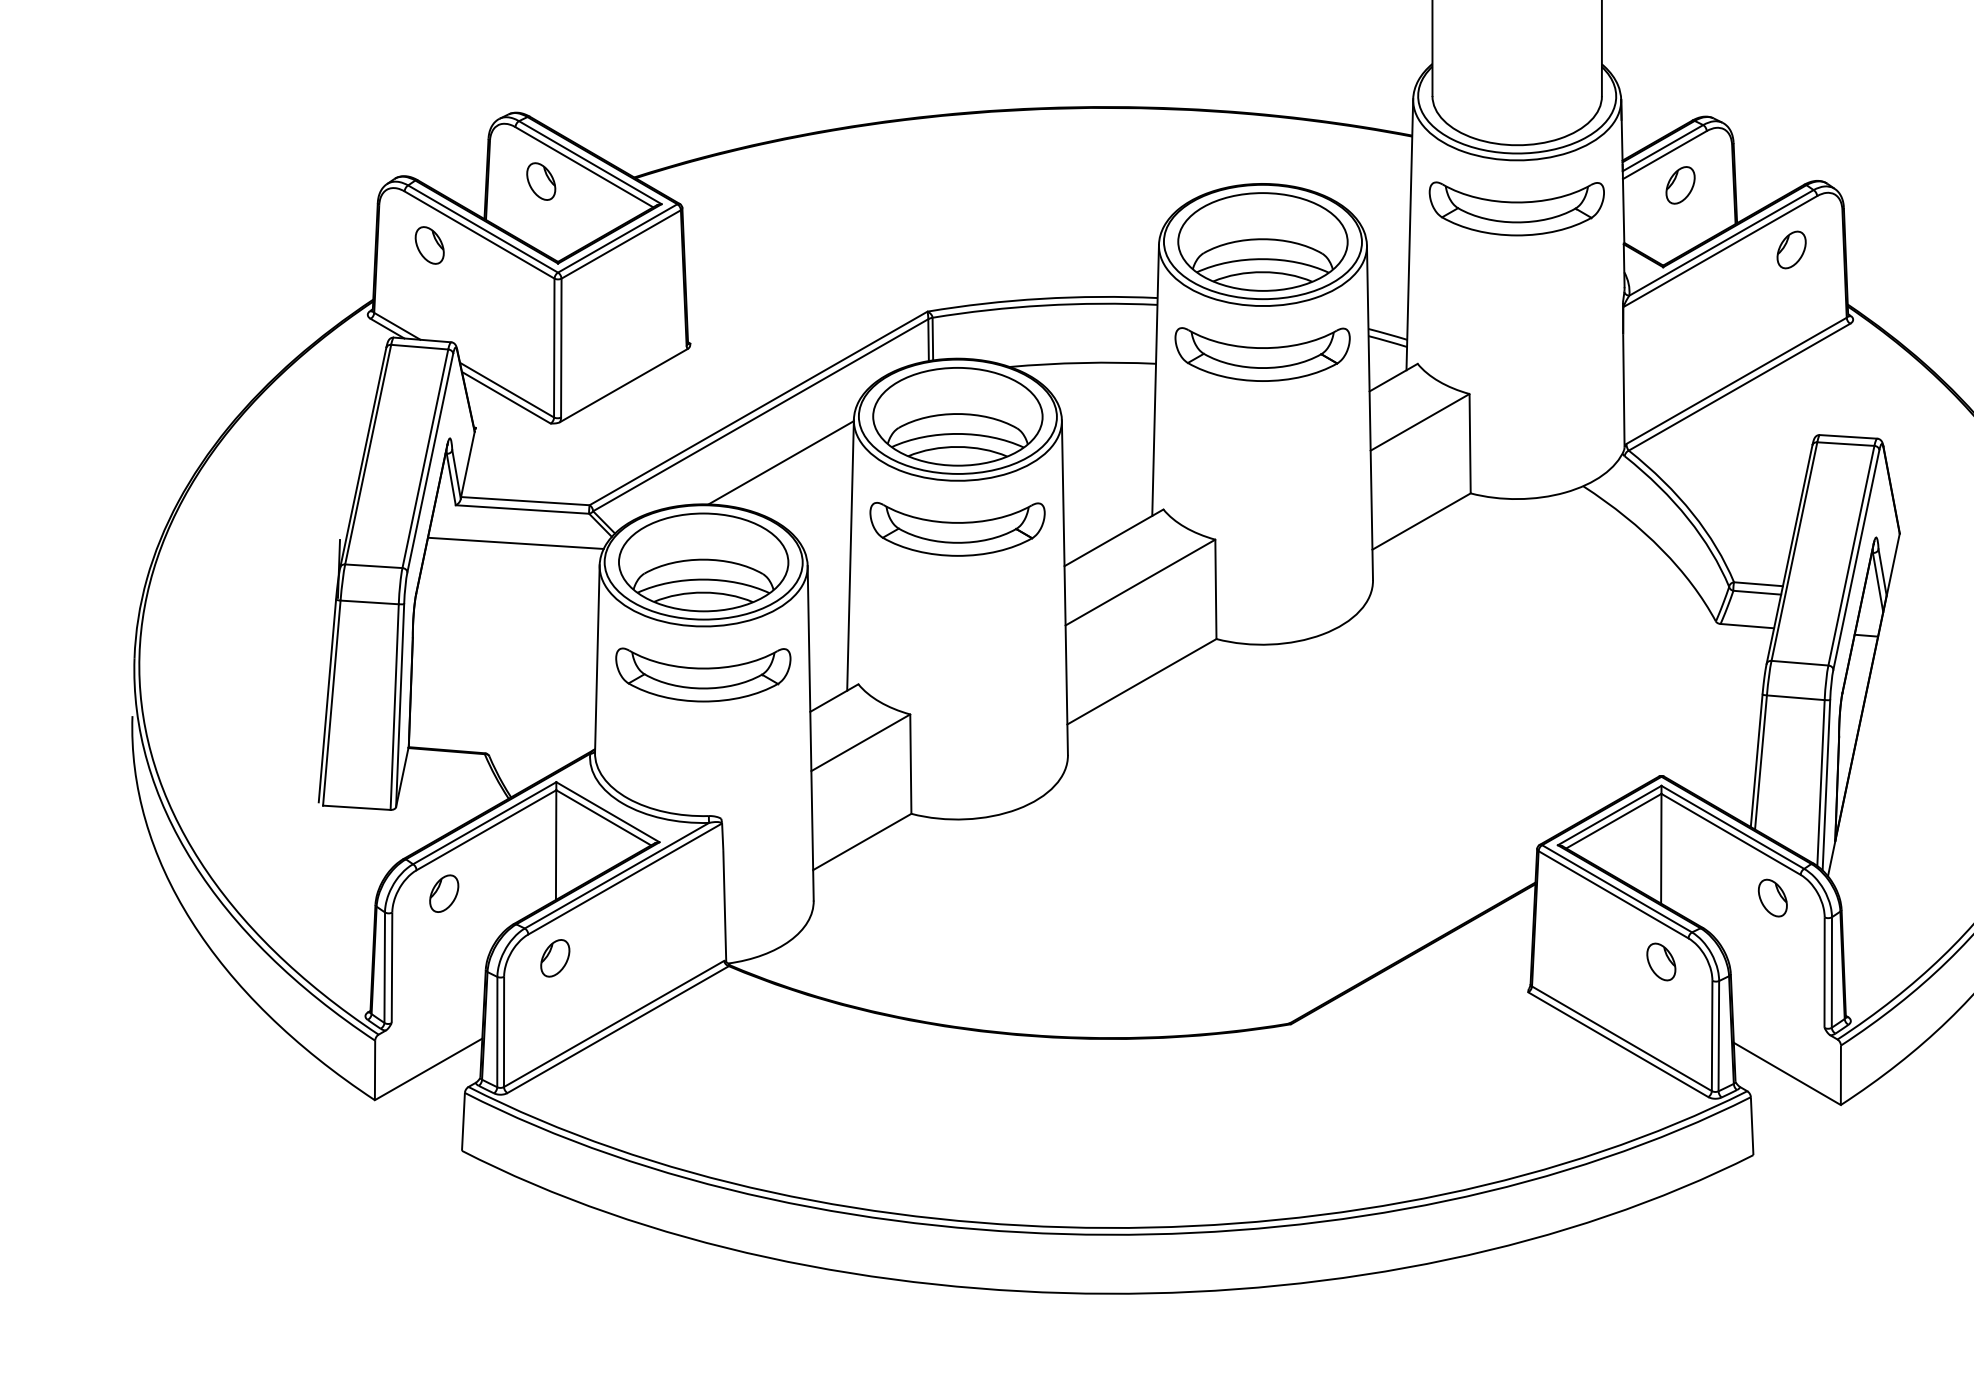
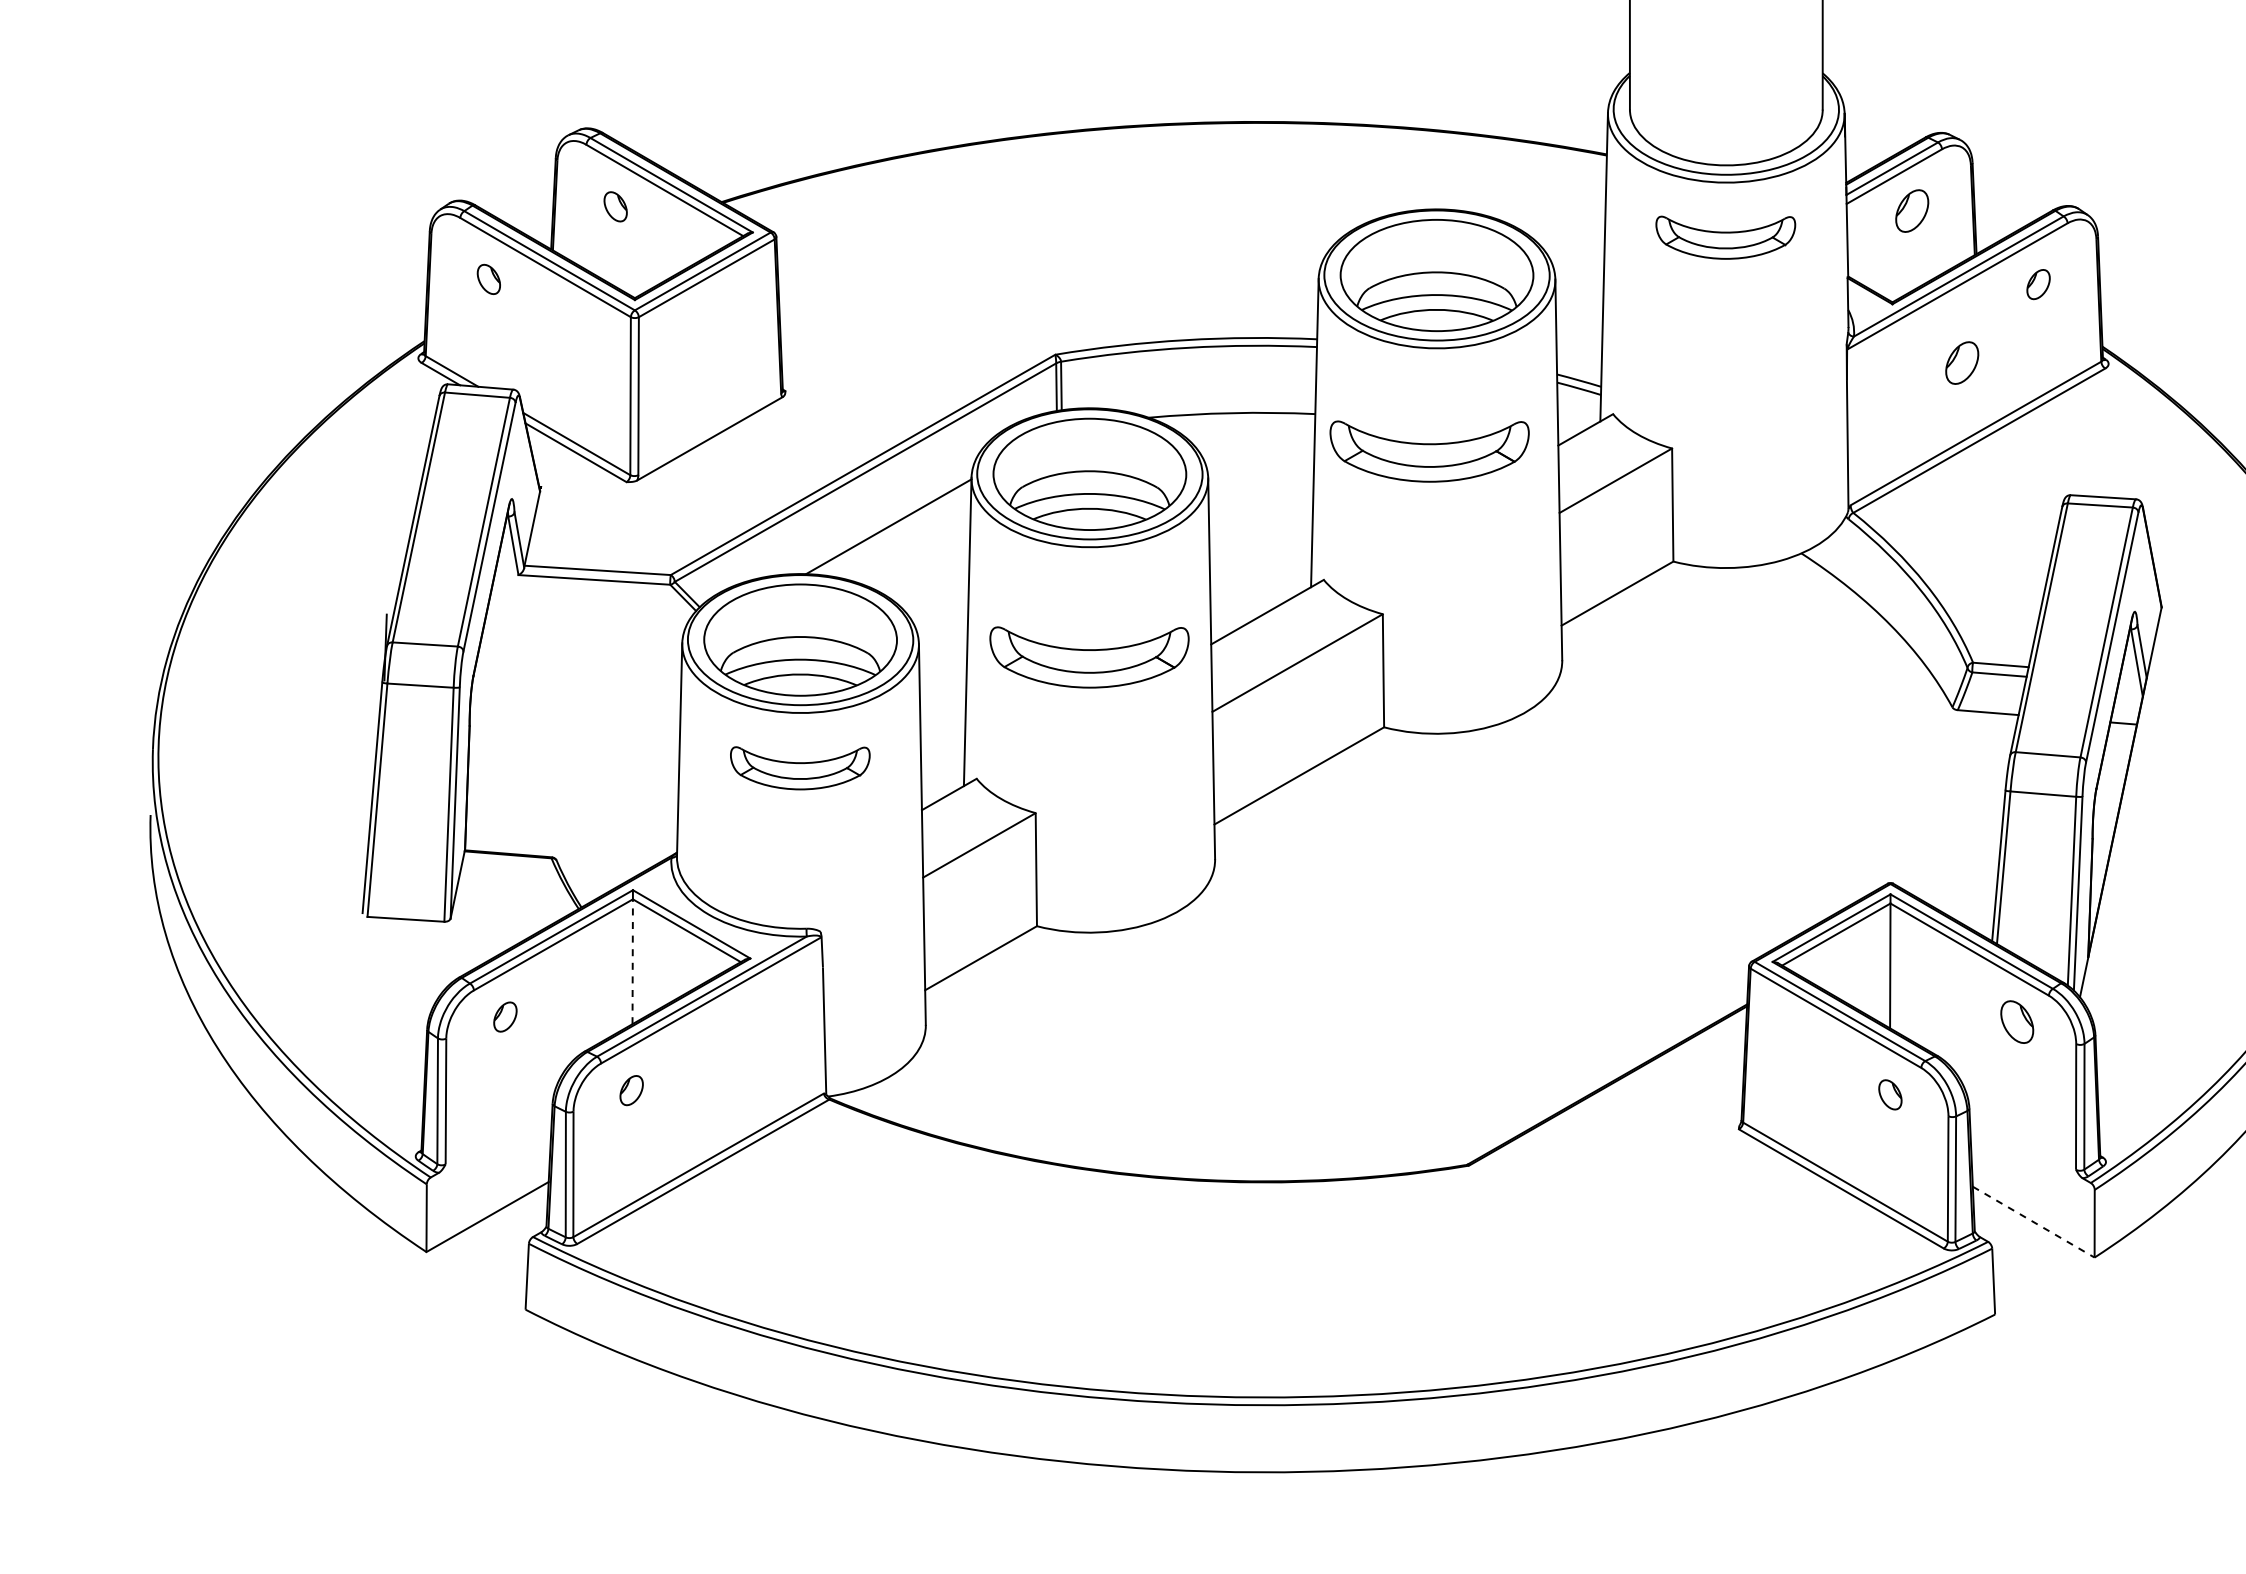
part: (541, 181) -> (615, 206), size x0.7
part: (1516, 208) -> (1725, 237), size x0.7
part: (429, 245) -> (488, 279), size x0.7
part: (1791, 249) -> (2038, 284), size x0.7
part: (1724, 318) -> (1962, 362), added
part: (1262, 354) -> (1429, 451), moved
part: (957, 529) -> (1089, 657), moved
line: (515, 543) -> (586, 618), removed
part: (703, 675) -> (800, 768), size x0.7
line: (555, 844) -> (632, 961), solid -> dashed
part: (444, 893) -> (505, 1016), size x0.7
part: (555, 958) -> (631, 1090), size x0.7
part: (1661, 961) -> (1890, 1094), size x0.7
line: (1788, 1074) -> (2034, 1222), solid -> dashed

